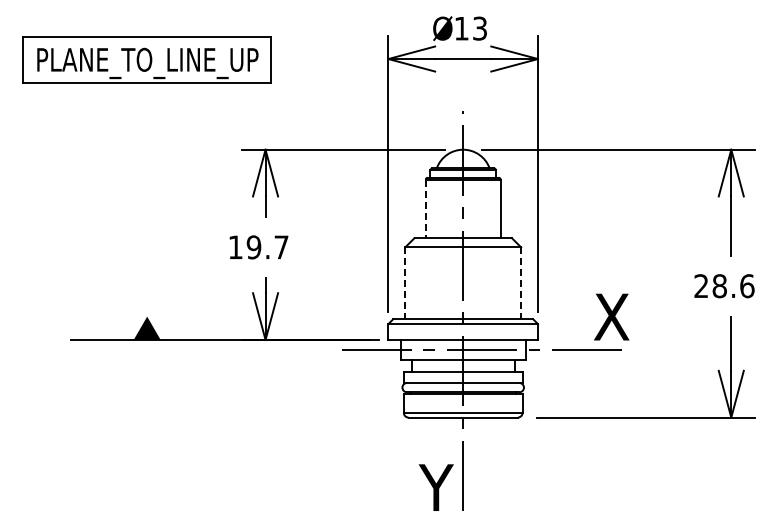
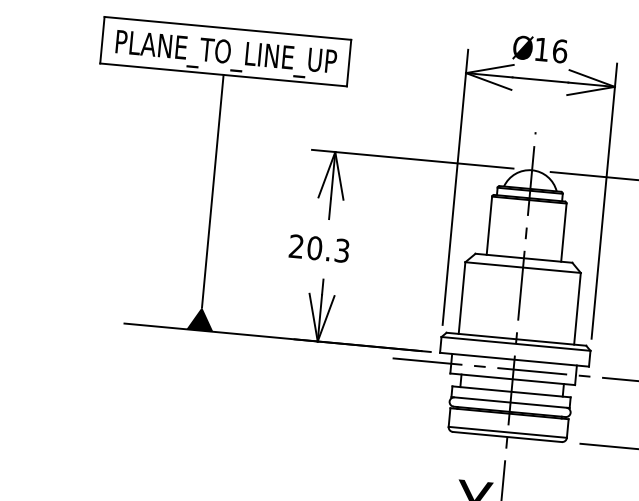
text: (480, 28) -> (560, 51), 13 -> 16
line: (147, 199) -> (213, 190), added
line: (425, 209) -> (489, 226), dashed -> solid
text: (258, 247) -> (319, 248), 19.7 -> 20.3
line: (405, 283) -> (462, 298), dashed -> solid
line: (521, 283) -> (577, 308), dashed -> solid

